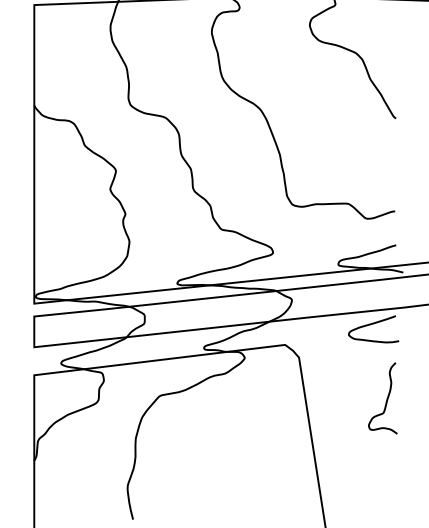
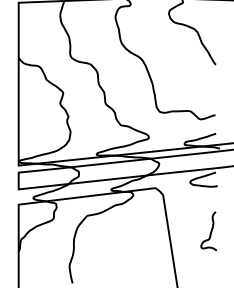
curve: (385, 398) -> (210, 231), moved

